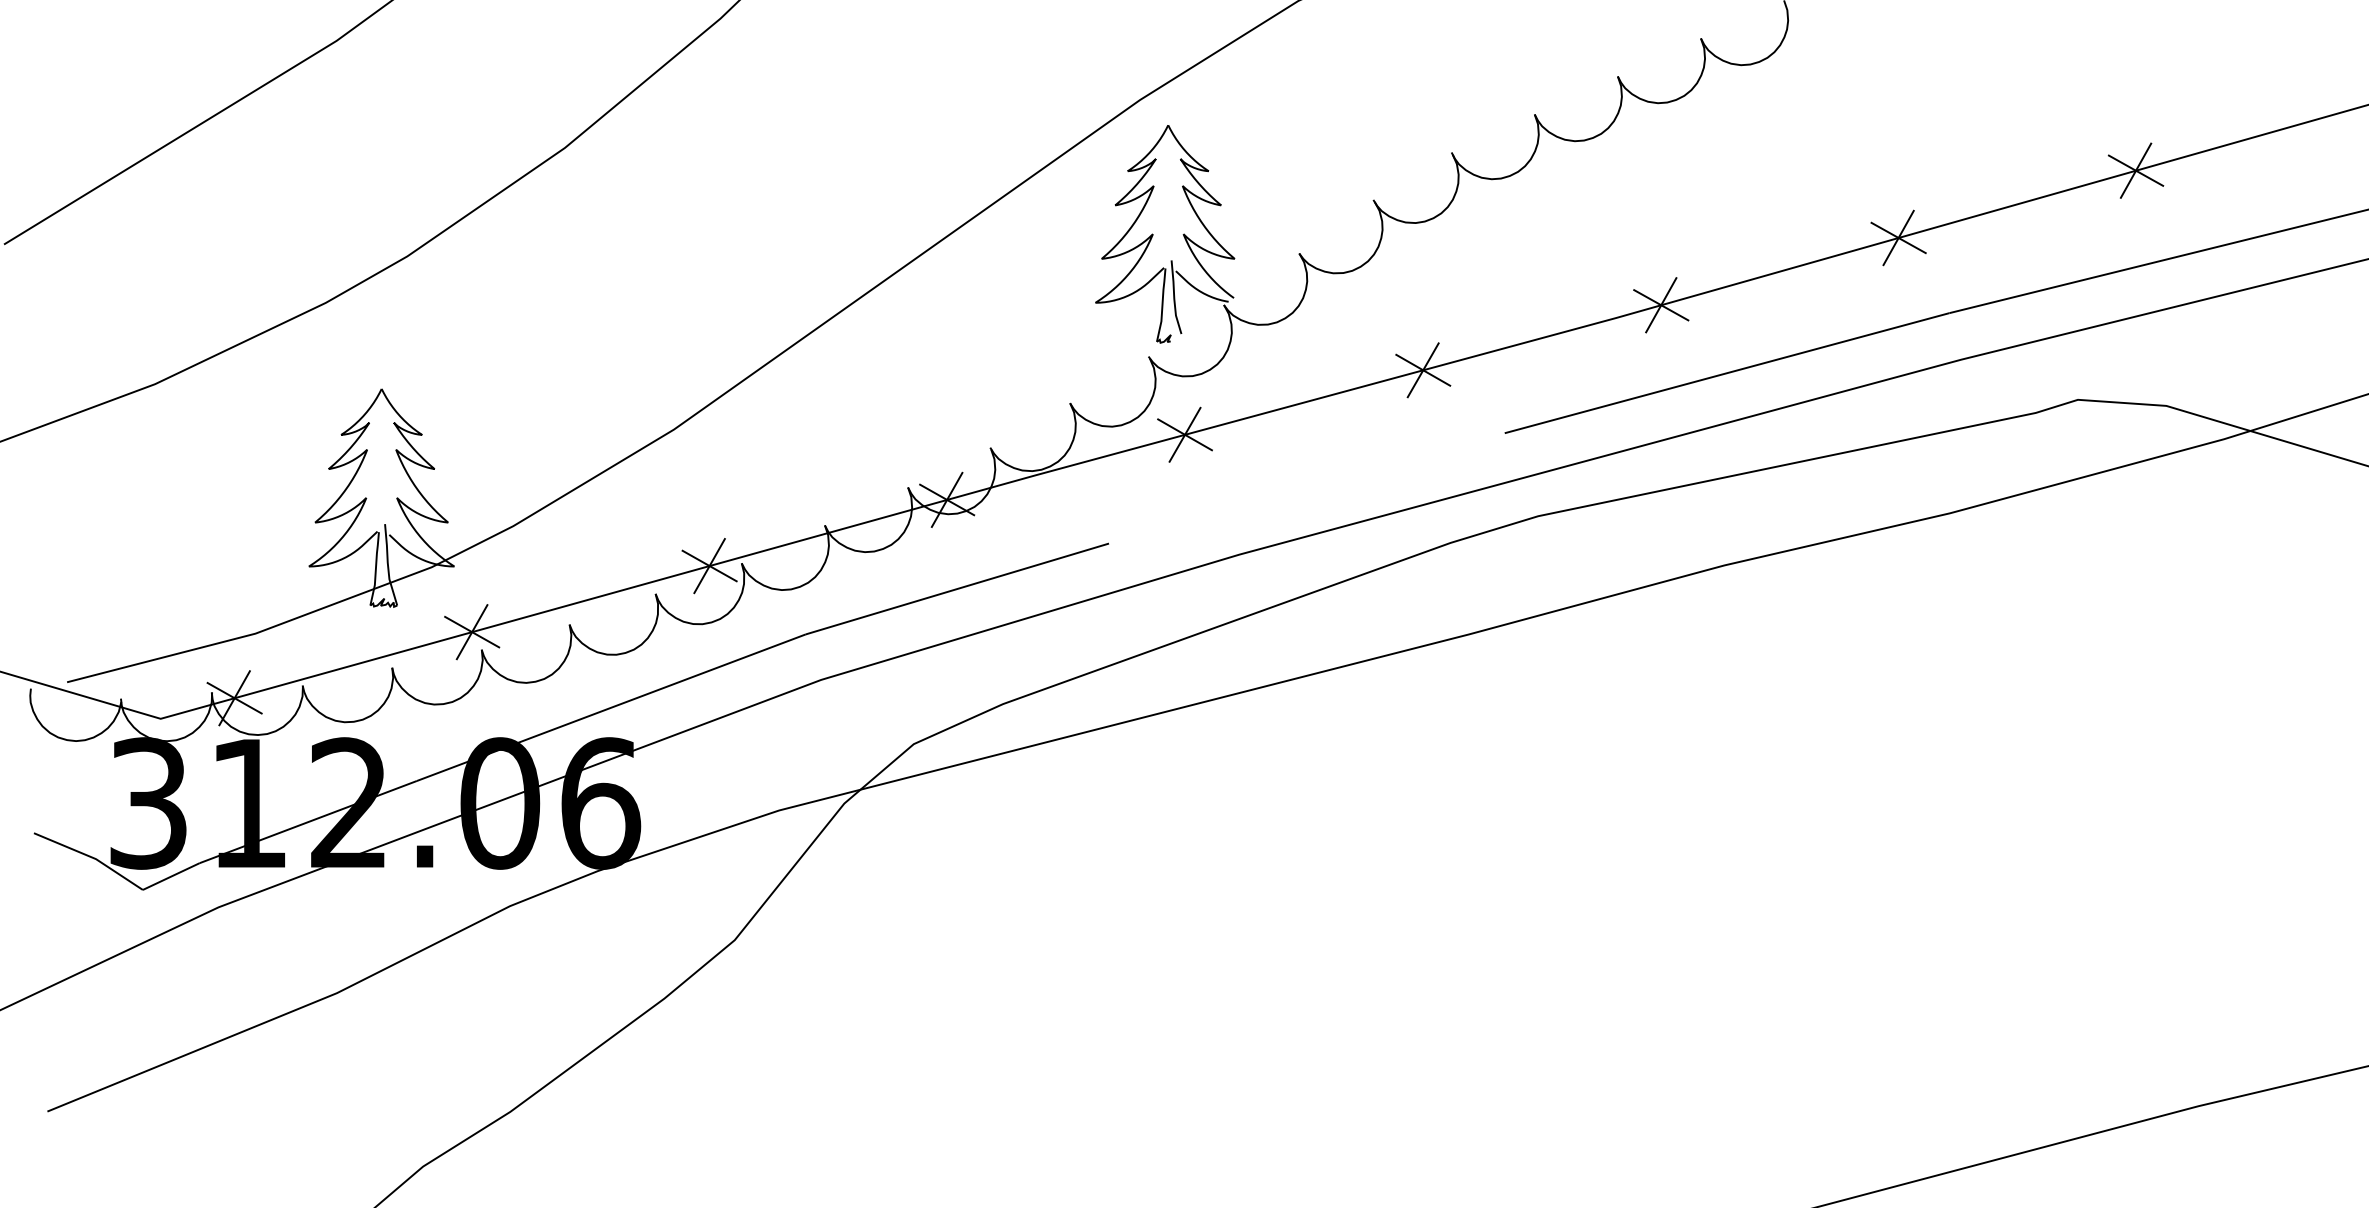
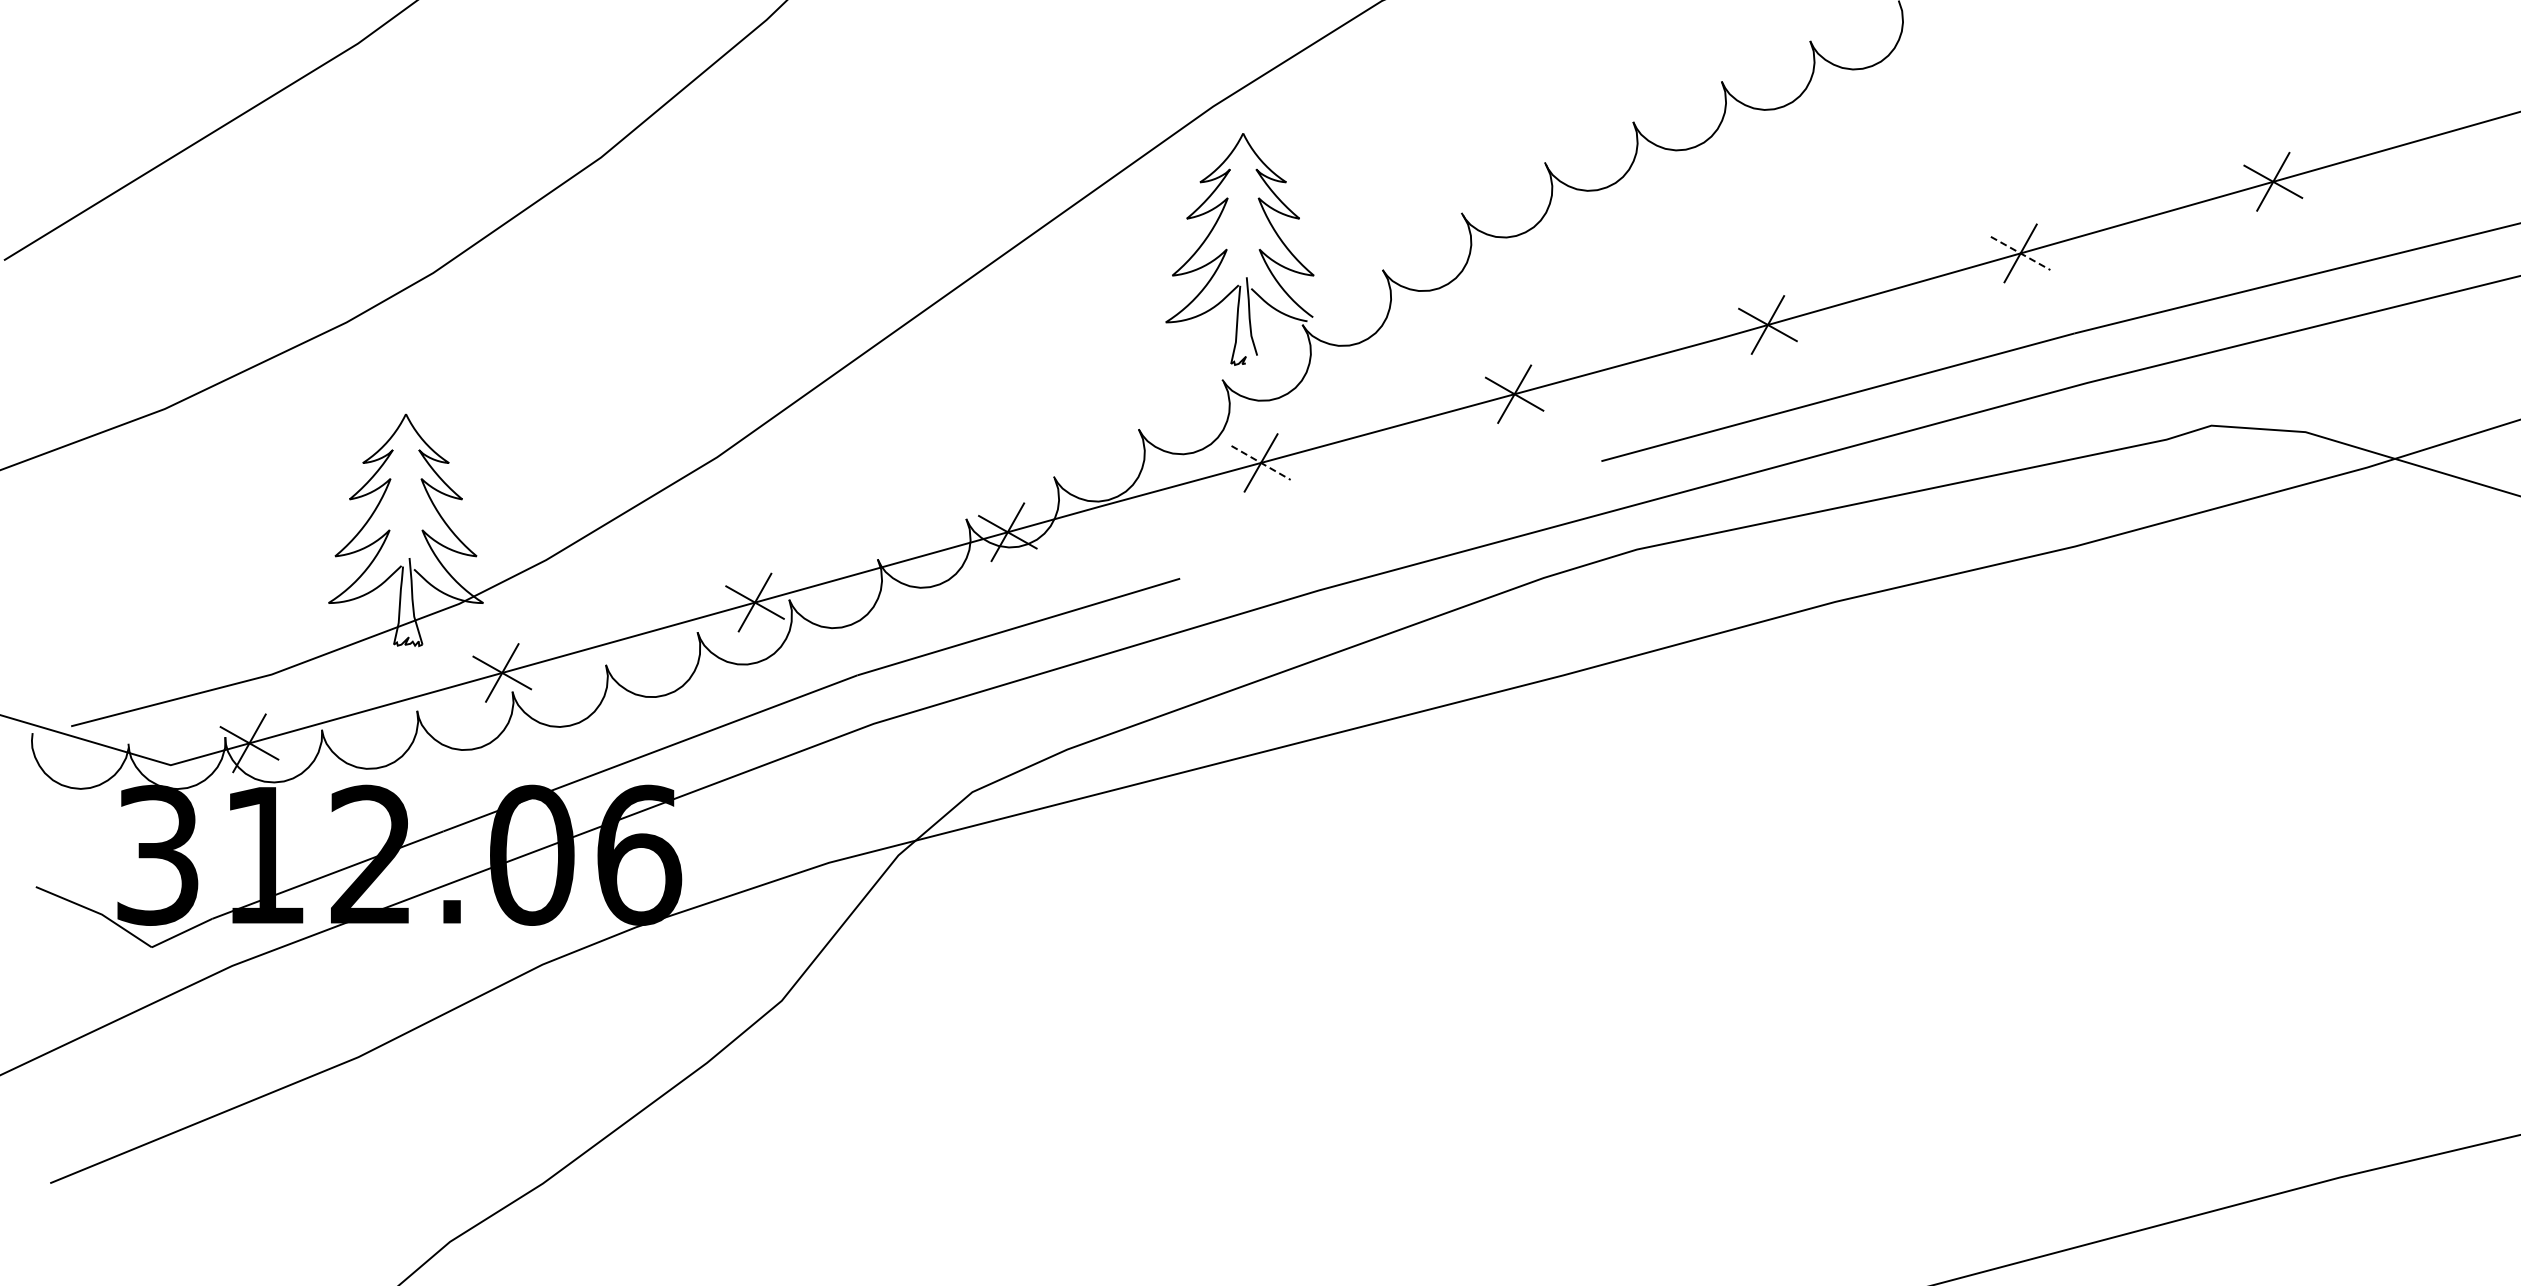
line: (1898, 238) -> (2020, 253), solid -> dashed
line: (1185, 434) -> (1261, 462), solid -> dashed

